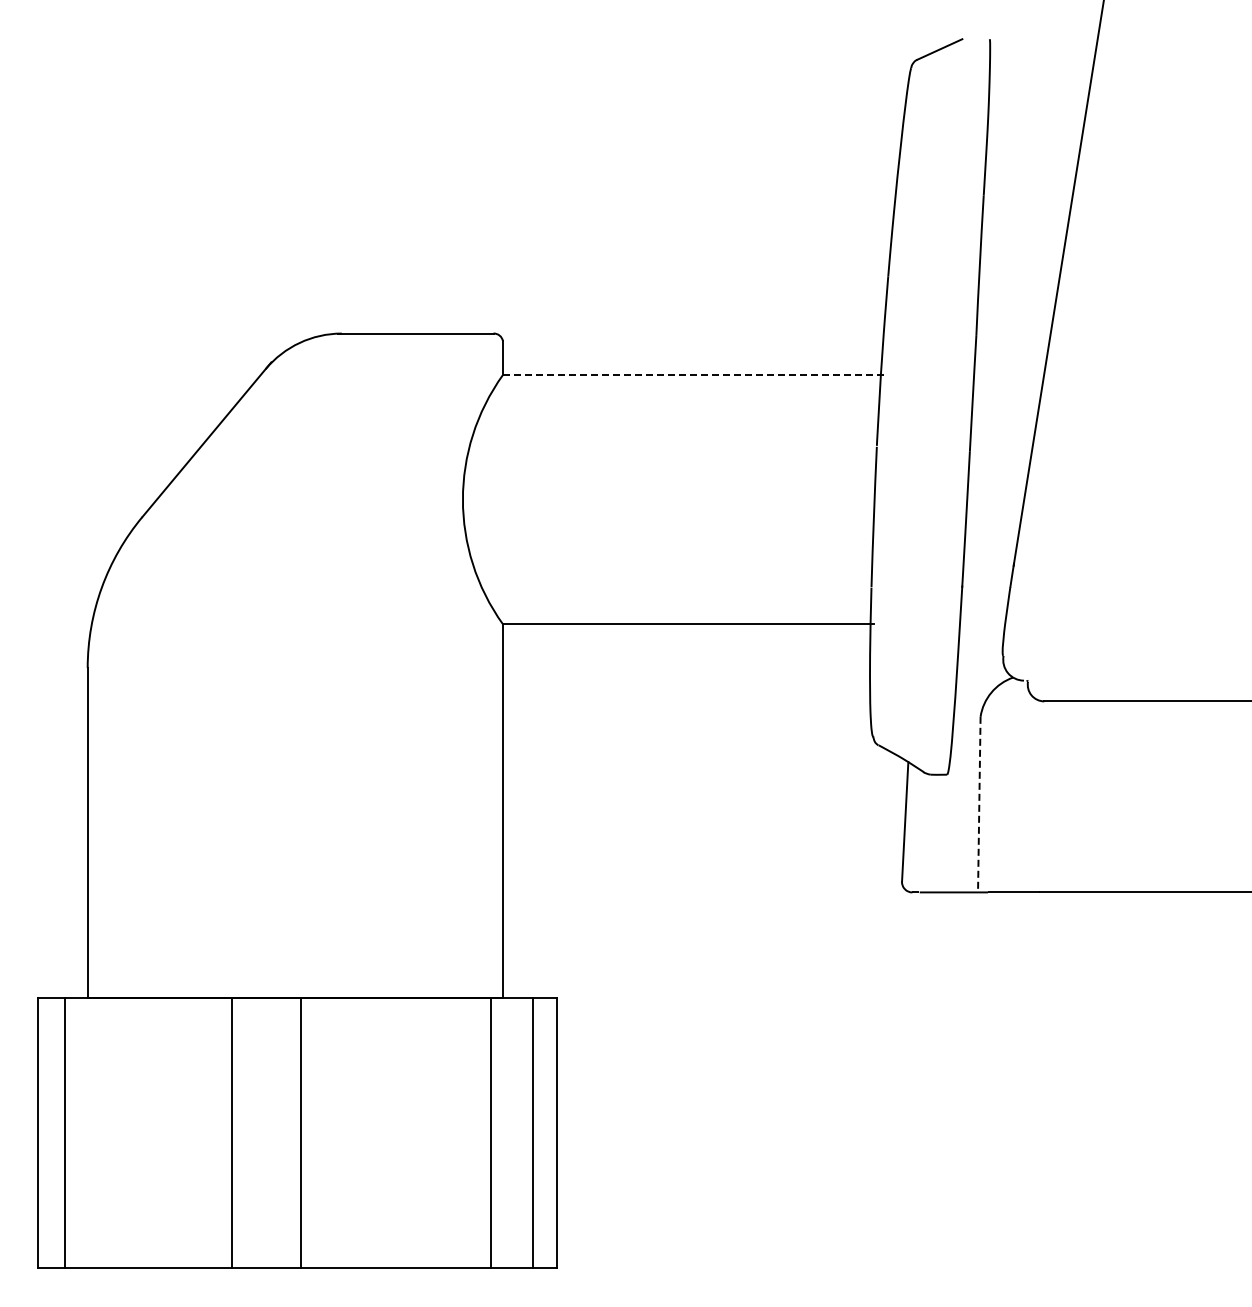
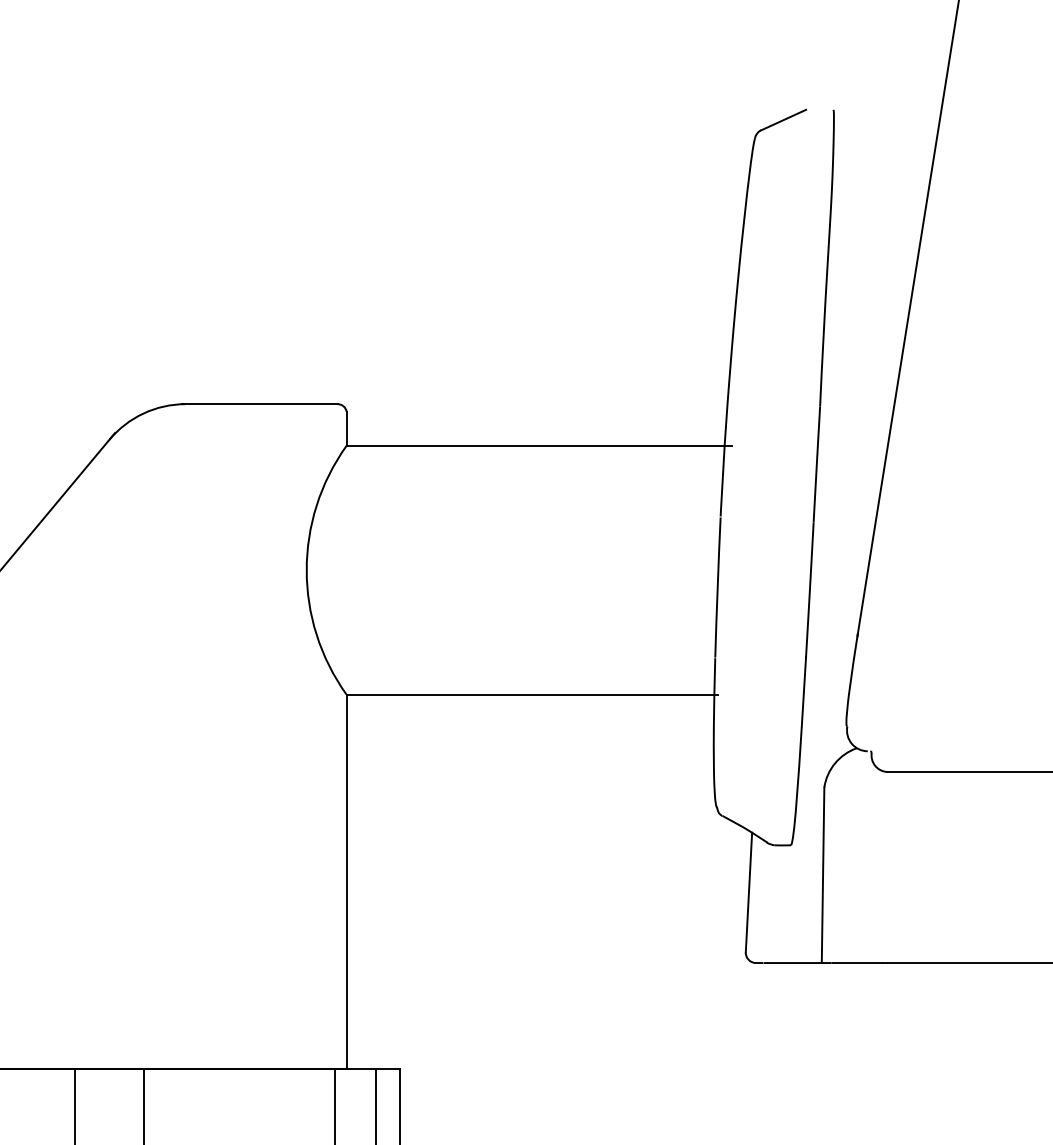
line: (695, 375) -> (539, 446), dashed -> solid
line: (979, 804) -> (823, 875), dashed -> solid

